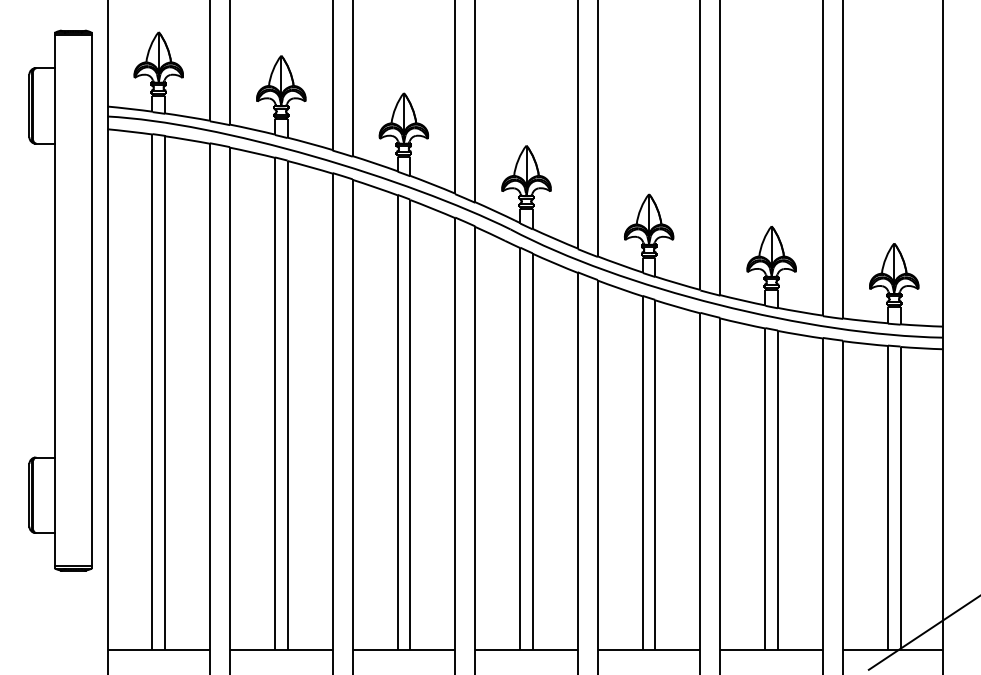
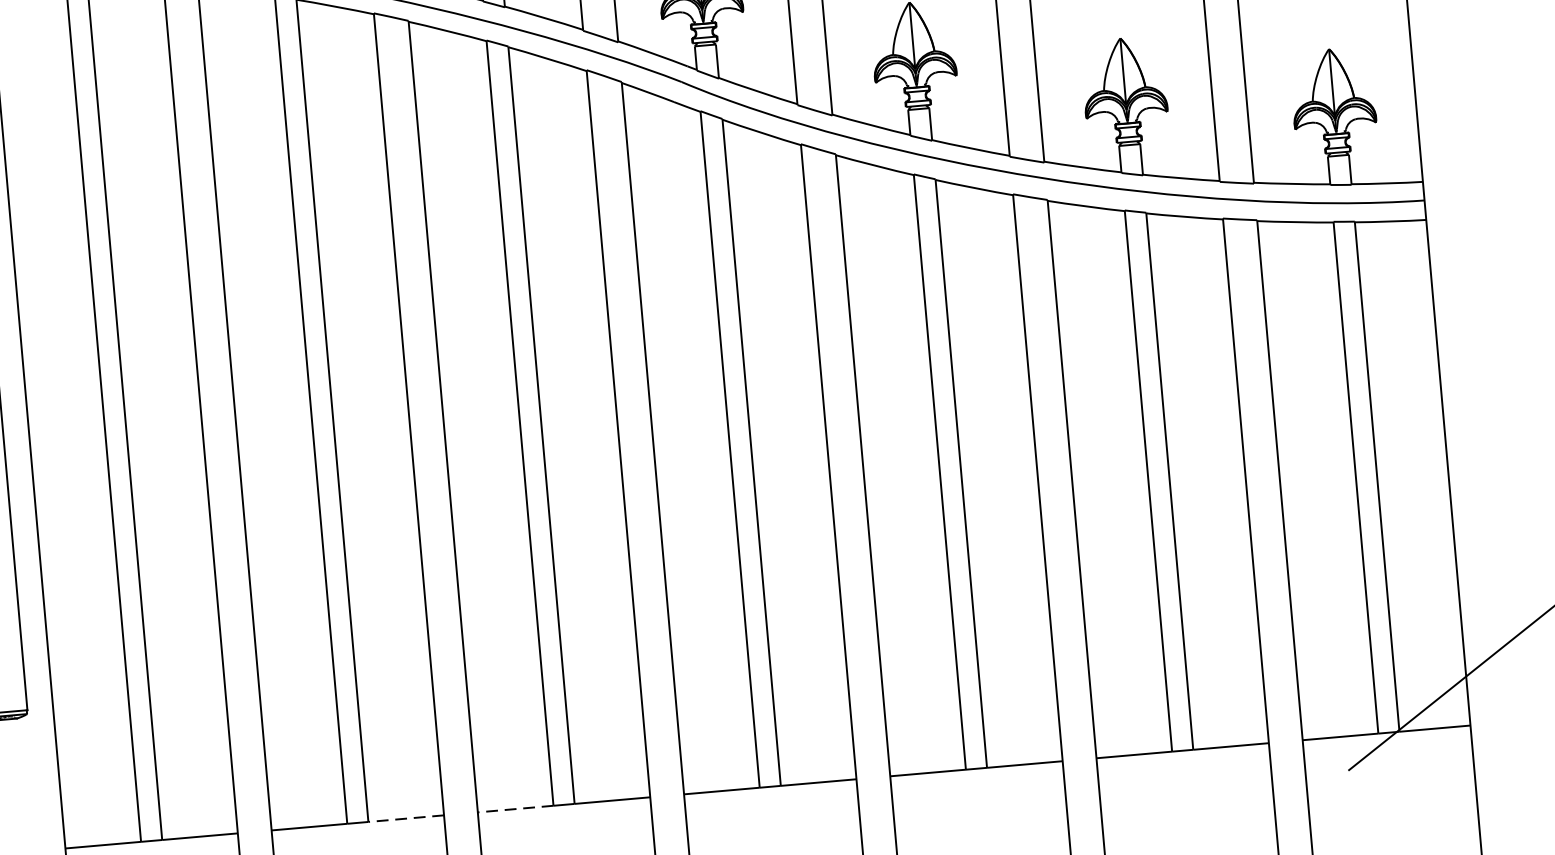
line: (309, 649) -> (405, 818), solid -> dashed
line: (374, 649) -> (514, 808), solid -> dashed

